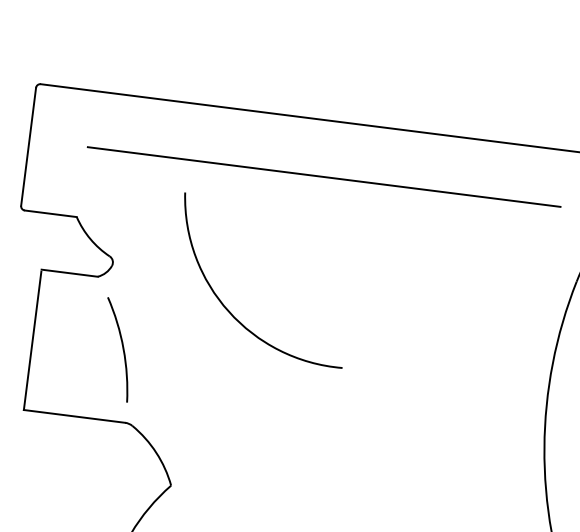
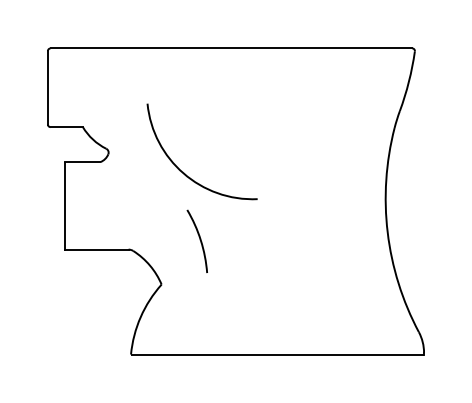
line: (324, 177) -> (231, 83), removed
arc: (121, 348) -> (199, 240), moved

